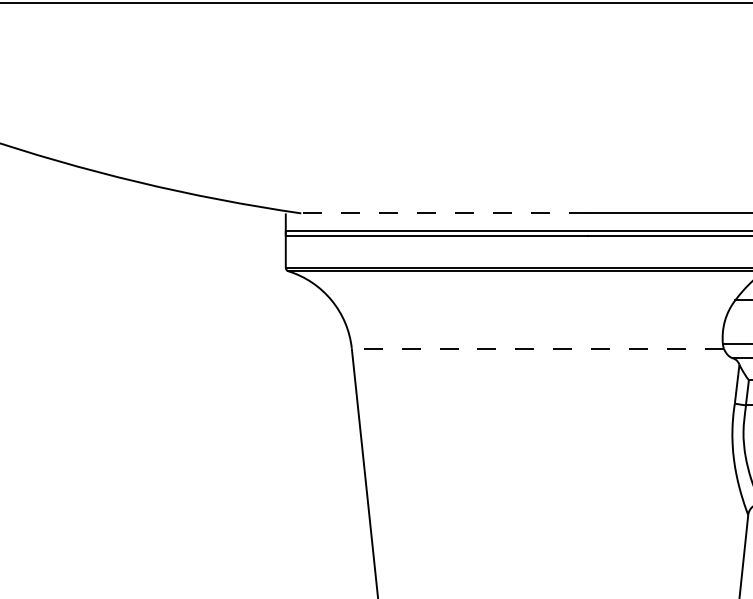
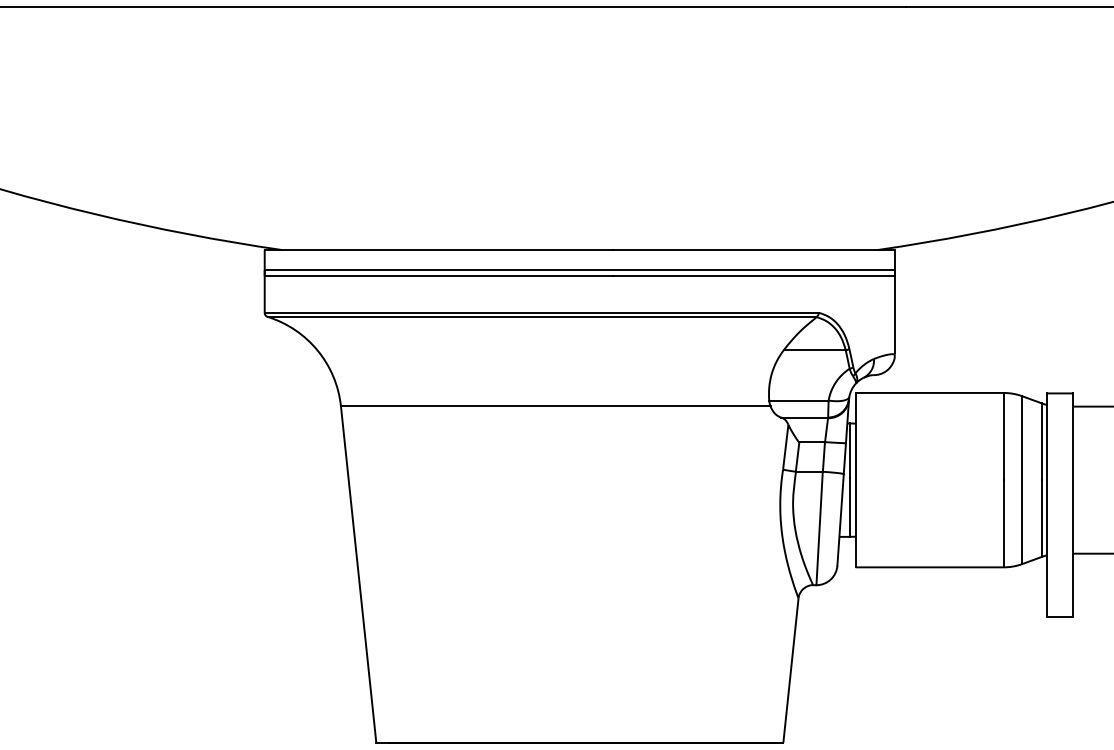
line: (436, 213) -> (438, 250), dashed -> solid
line: (537, 348) -> (555, 406), dashed -> solid

